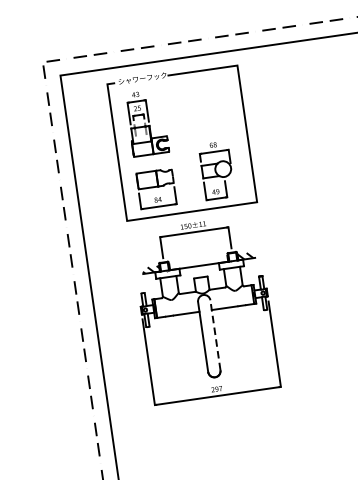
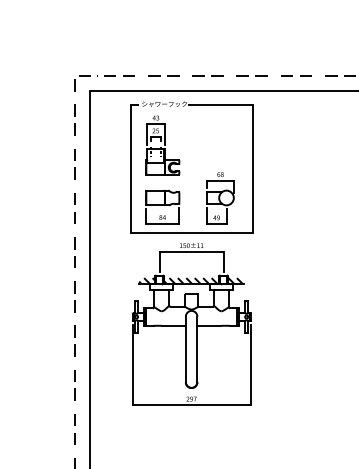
hatch: (197, 262) -> (190, 280), added
line: (215, 335) -> (197, 349), dashed -> solid

